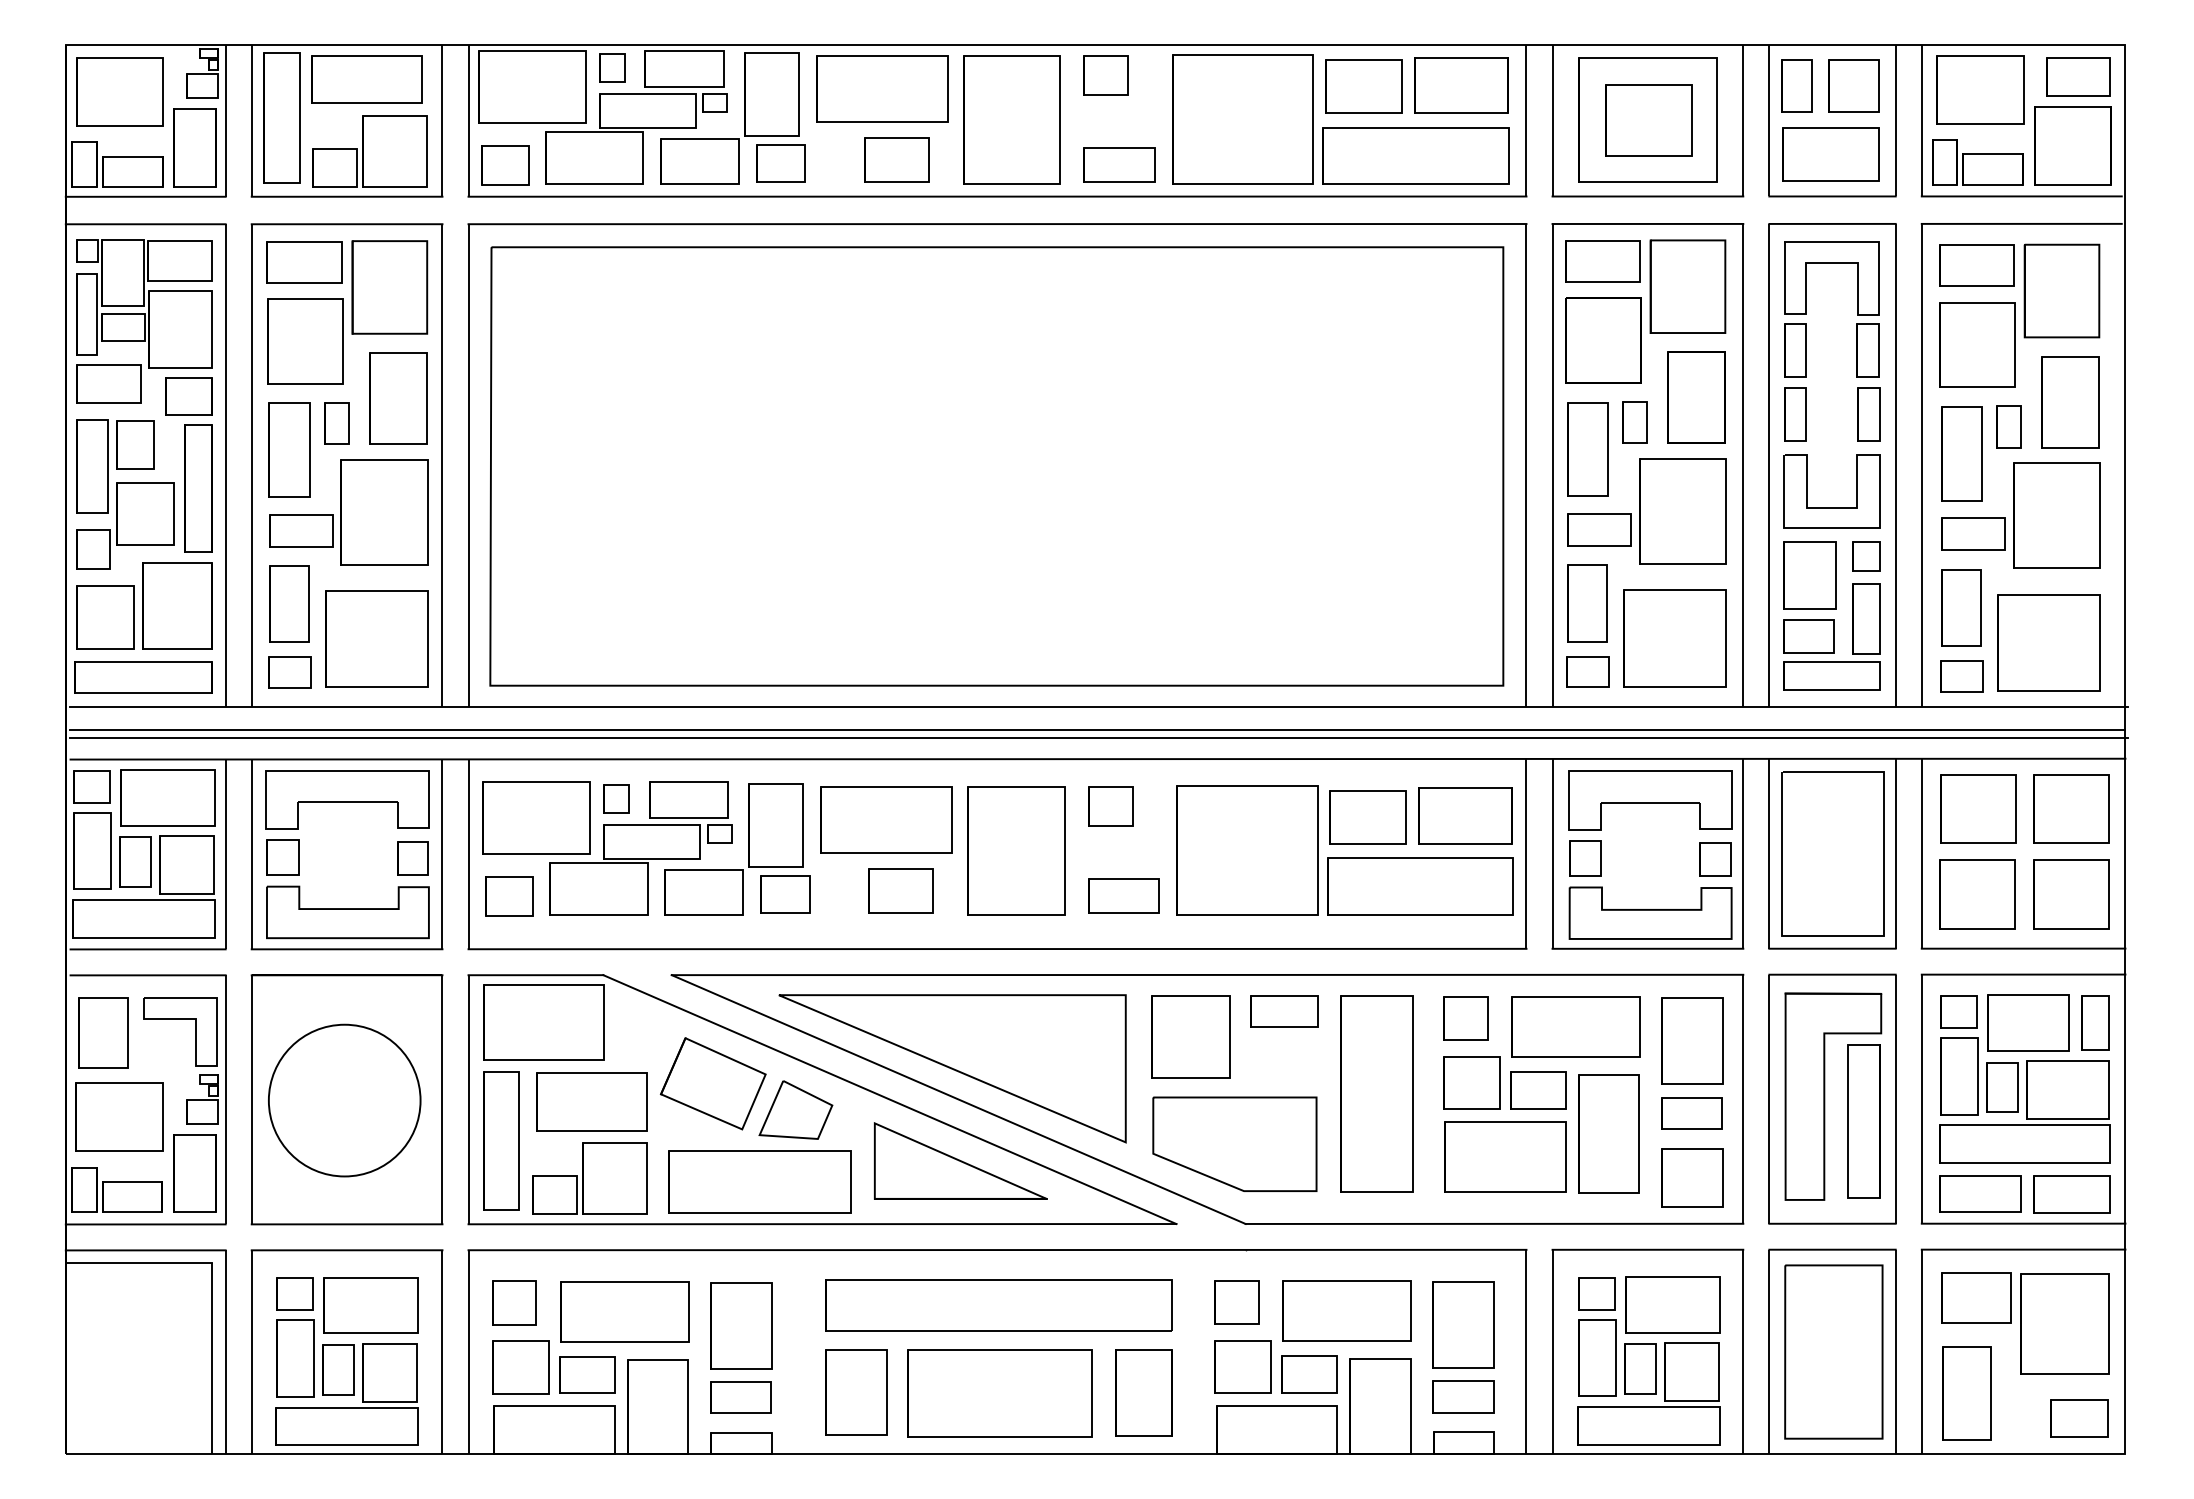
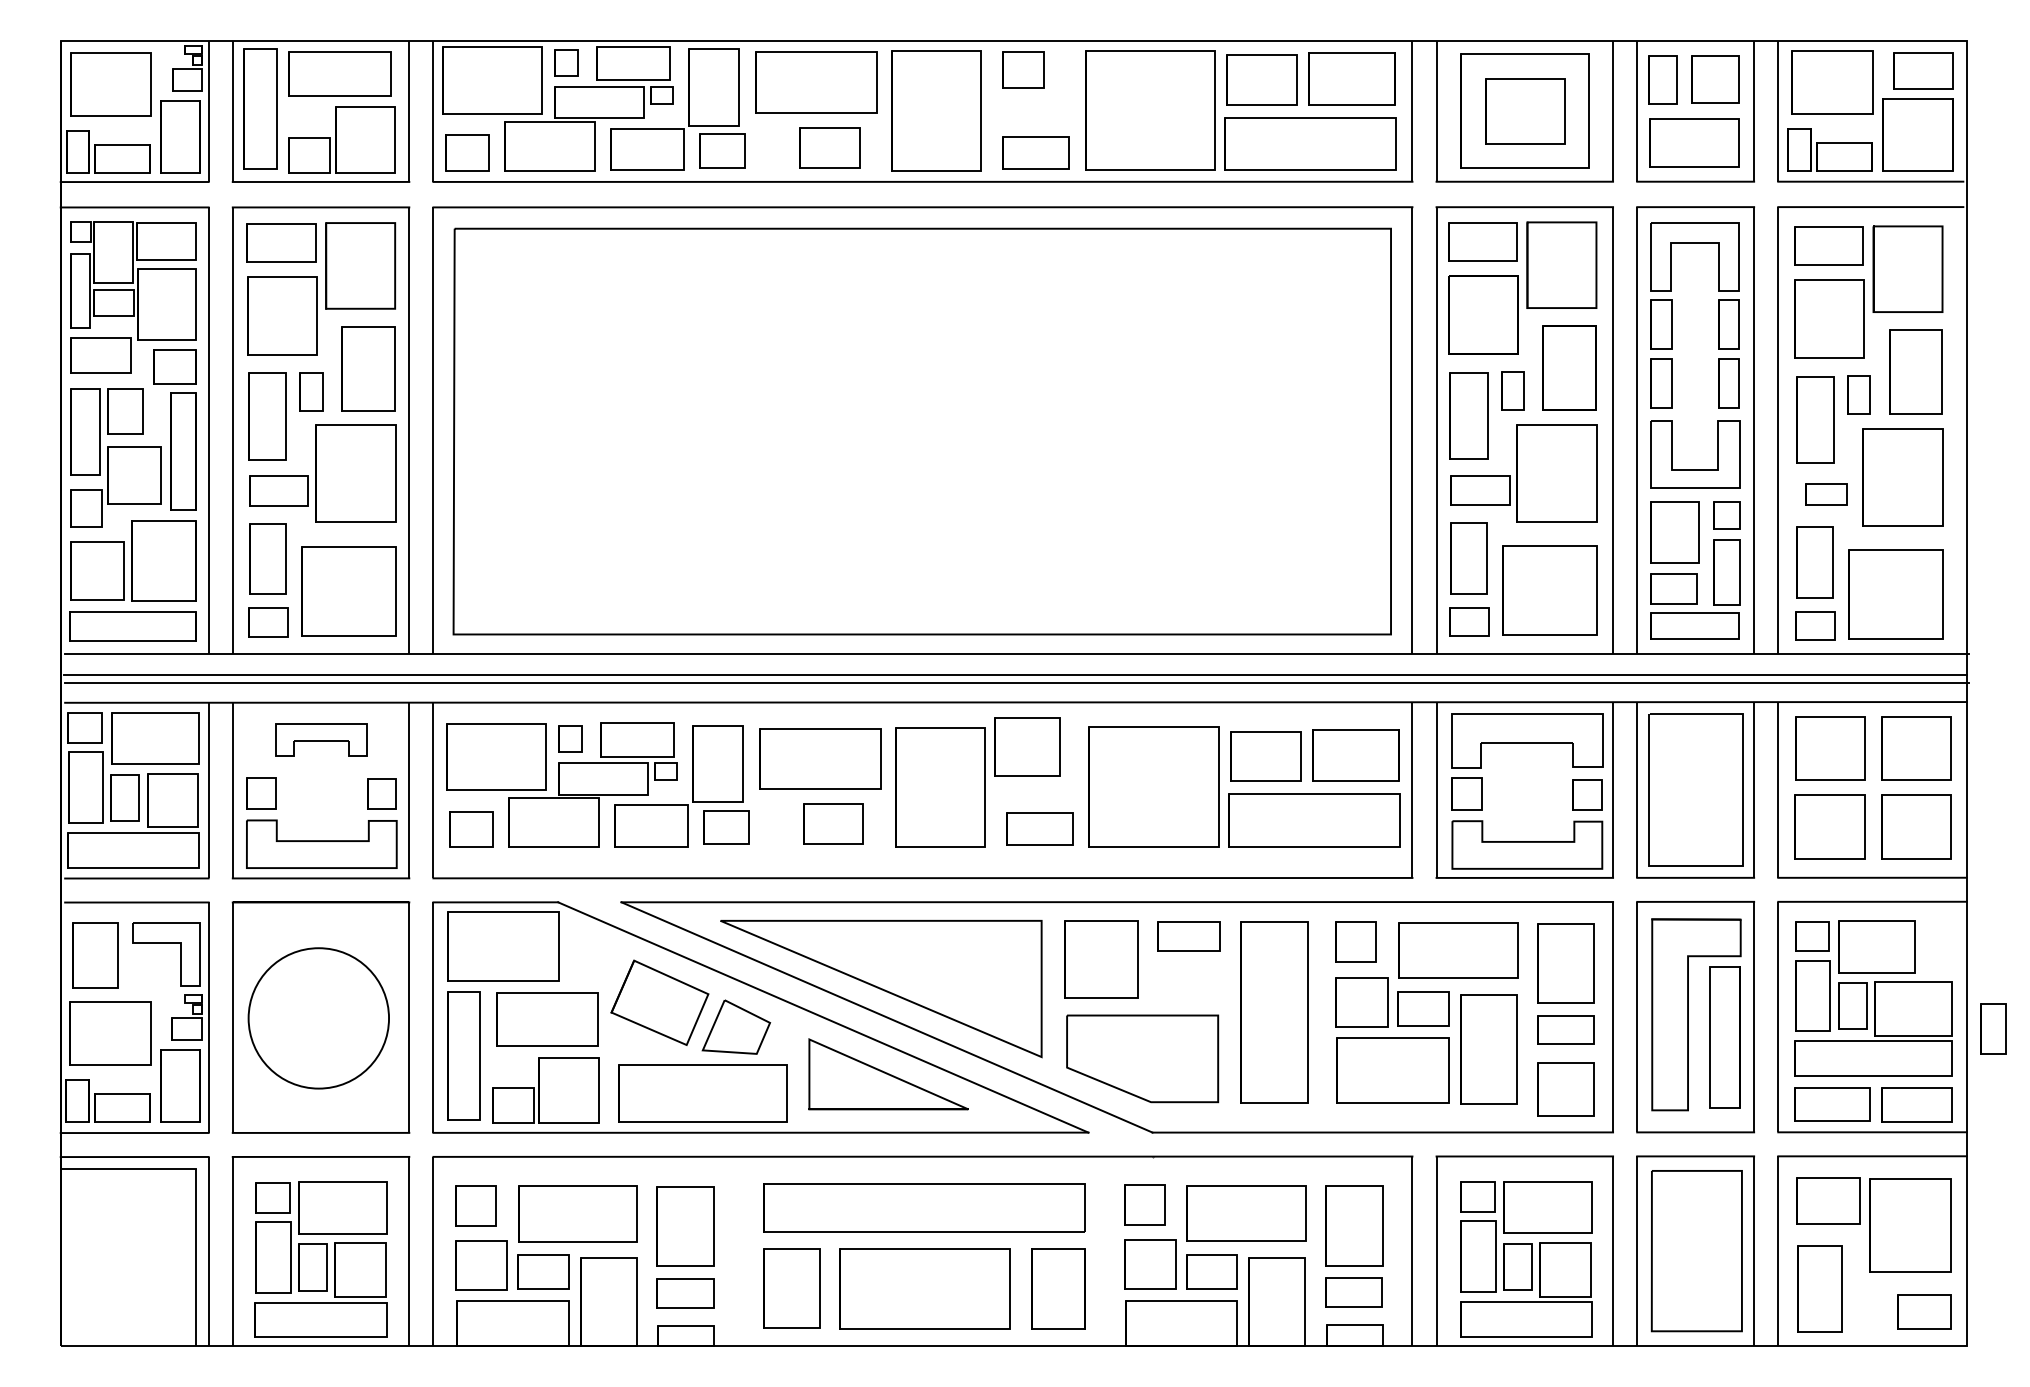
part: (1973, 533) -> (1826, 493), size x0.7
part: (347, 799) -> (321, 739), size x0.6
part: (1110, 806) -> (1027, 746), size x1.6
part: (2095, 1022) -> (1993, 1028), moved

